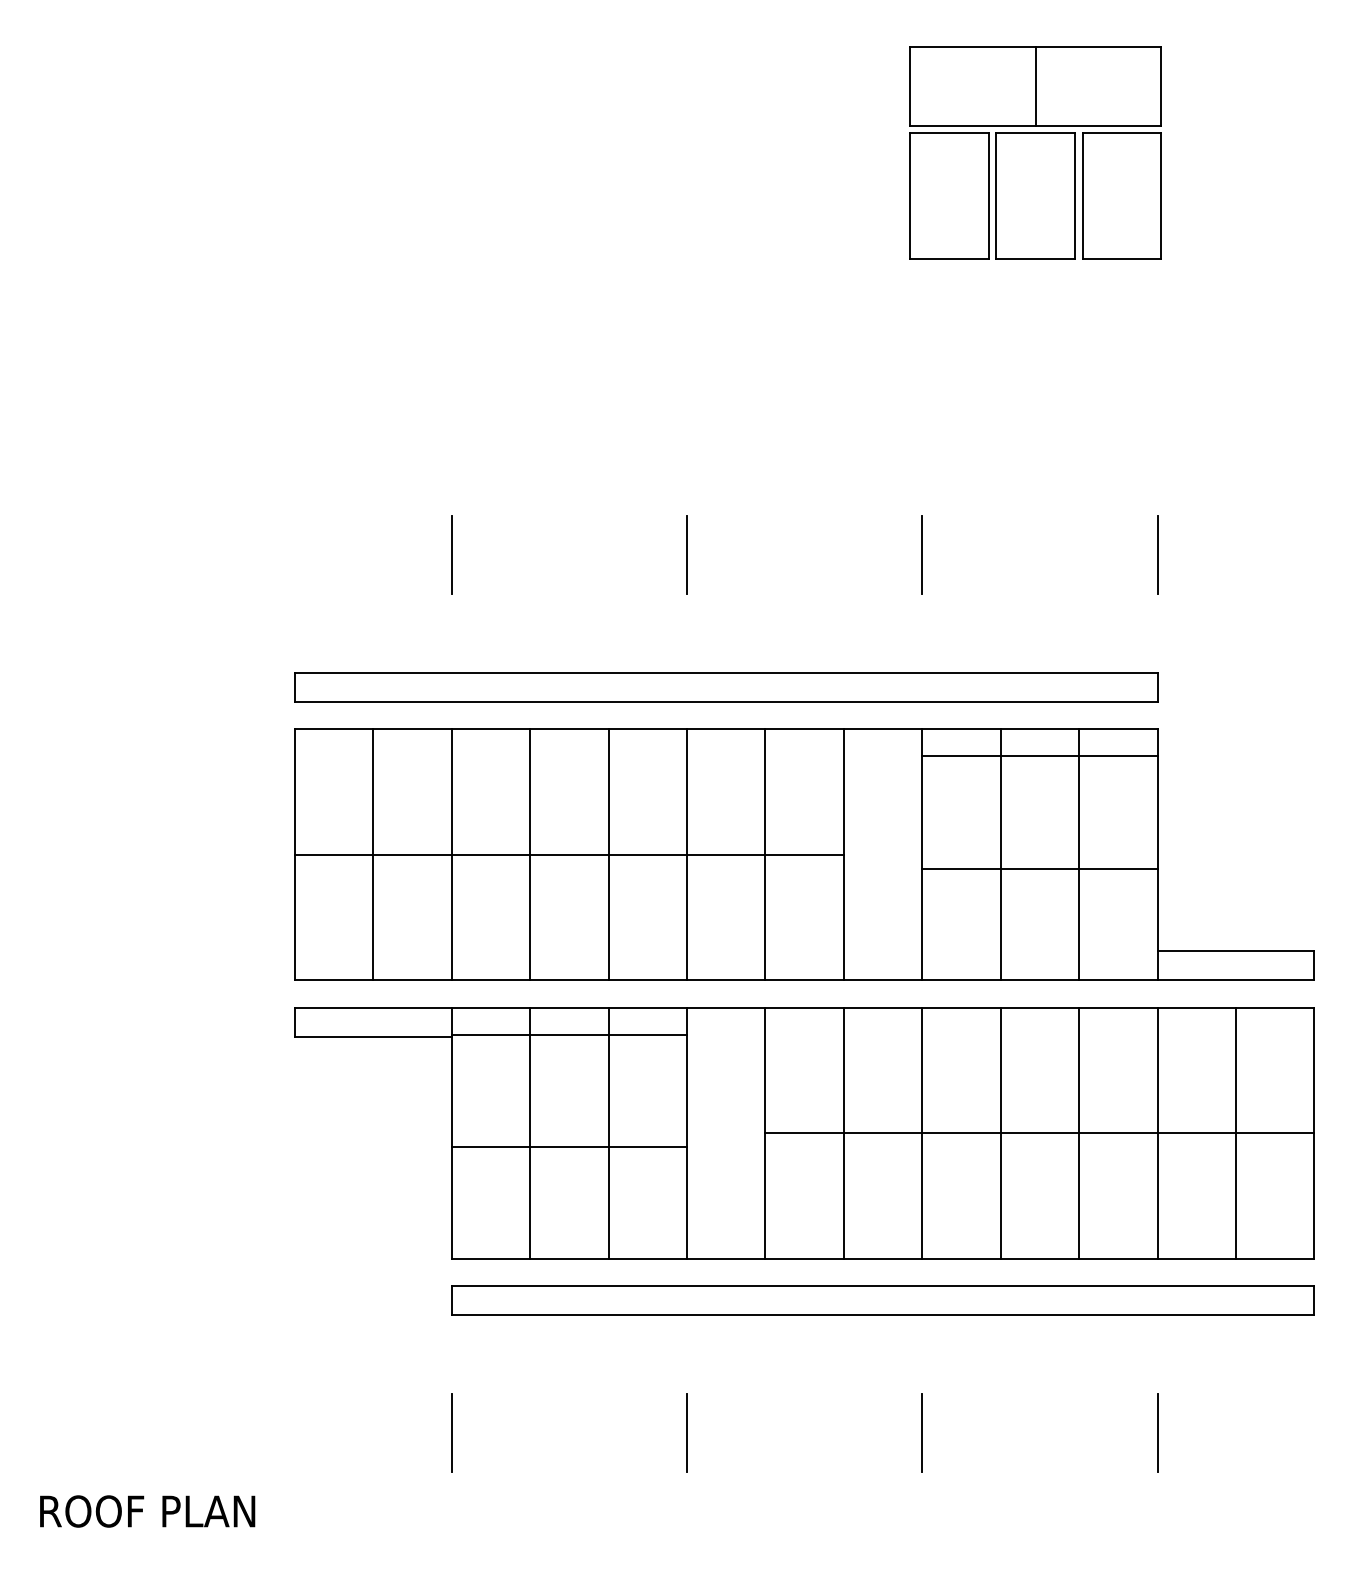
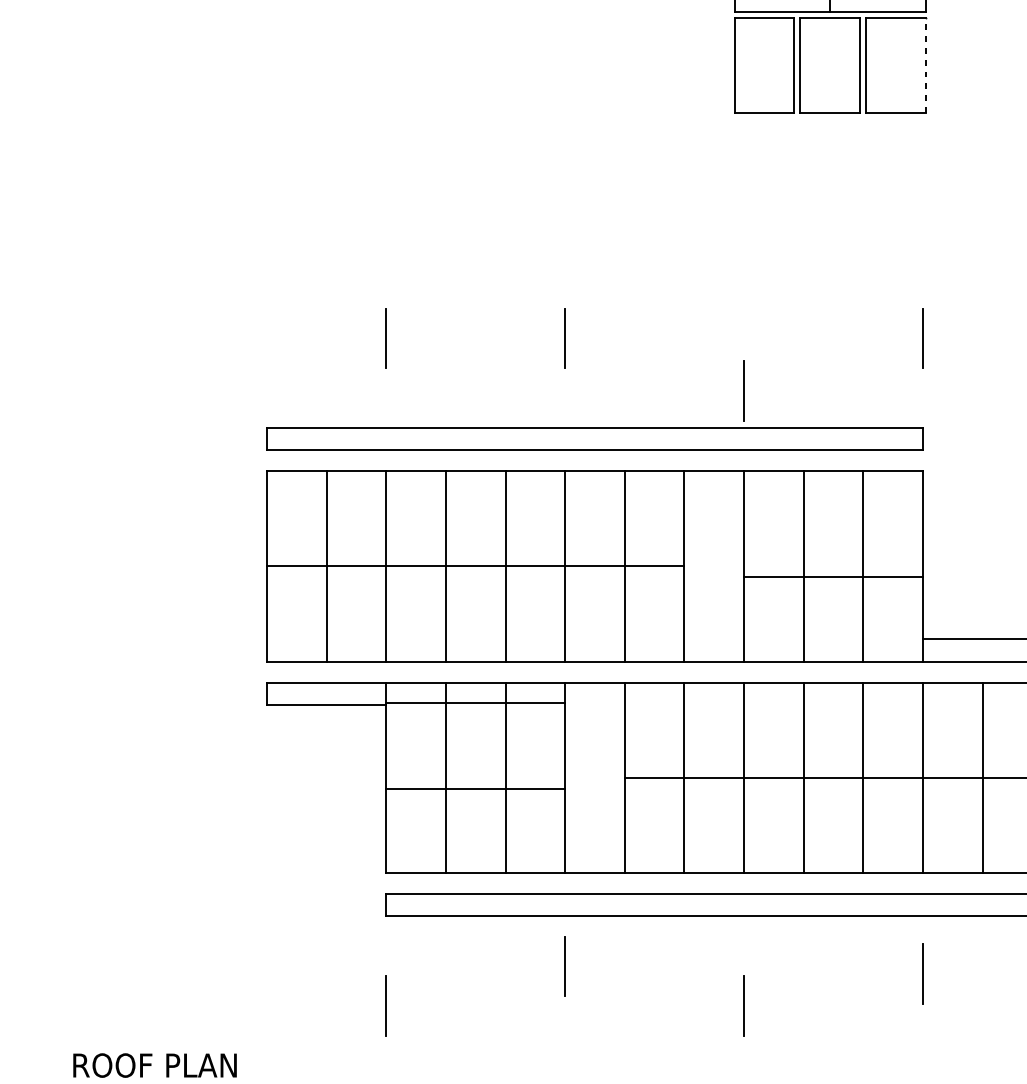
line: (1161, 196) -> (925, 65), solid -> dashed
line: (921, 554) -> (743, 390), moved
line: (1039, 756) -> (833, 491), removed
line: (686, 1432) -> (564, 965), moved
line: (1157, 1432) -> (922, 973), moved

